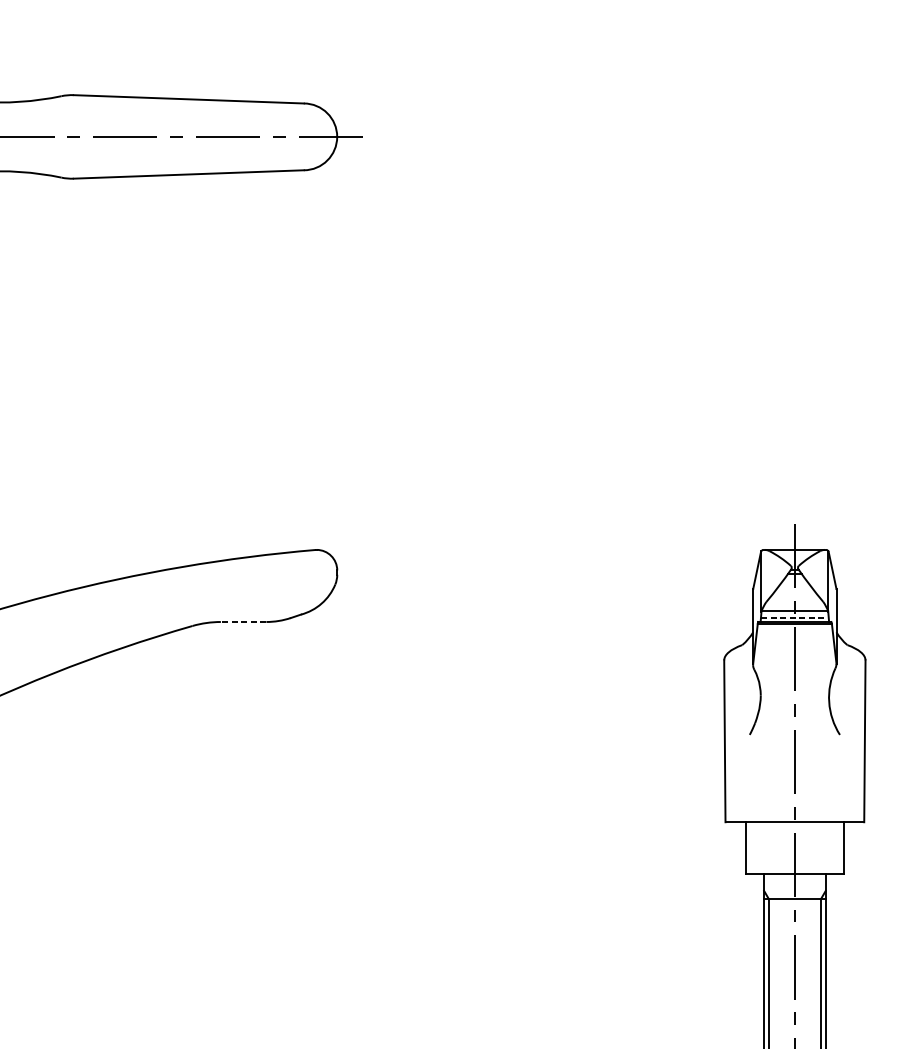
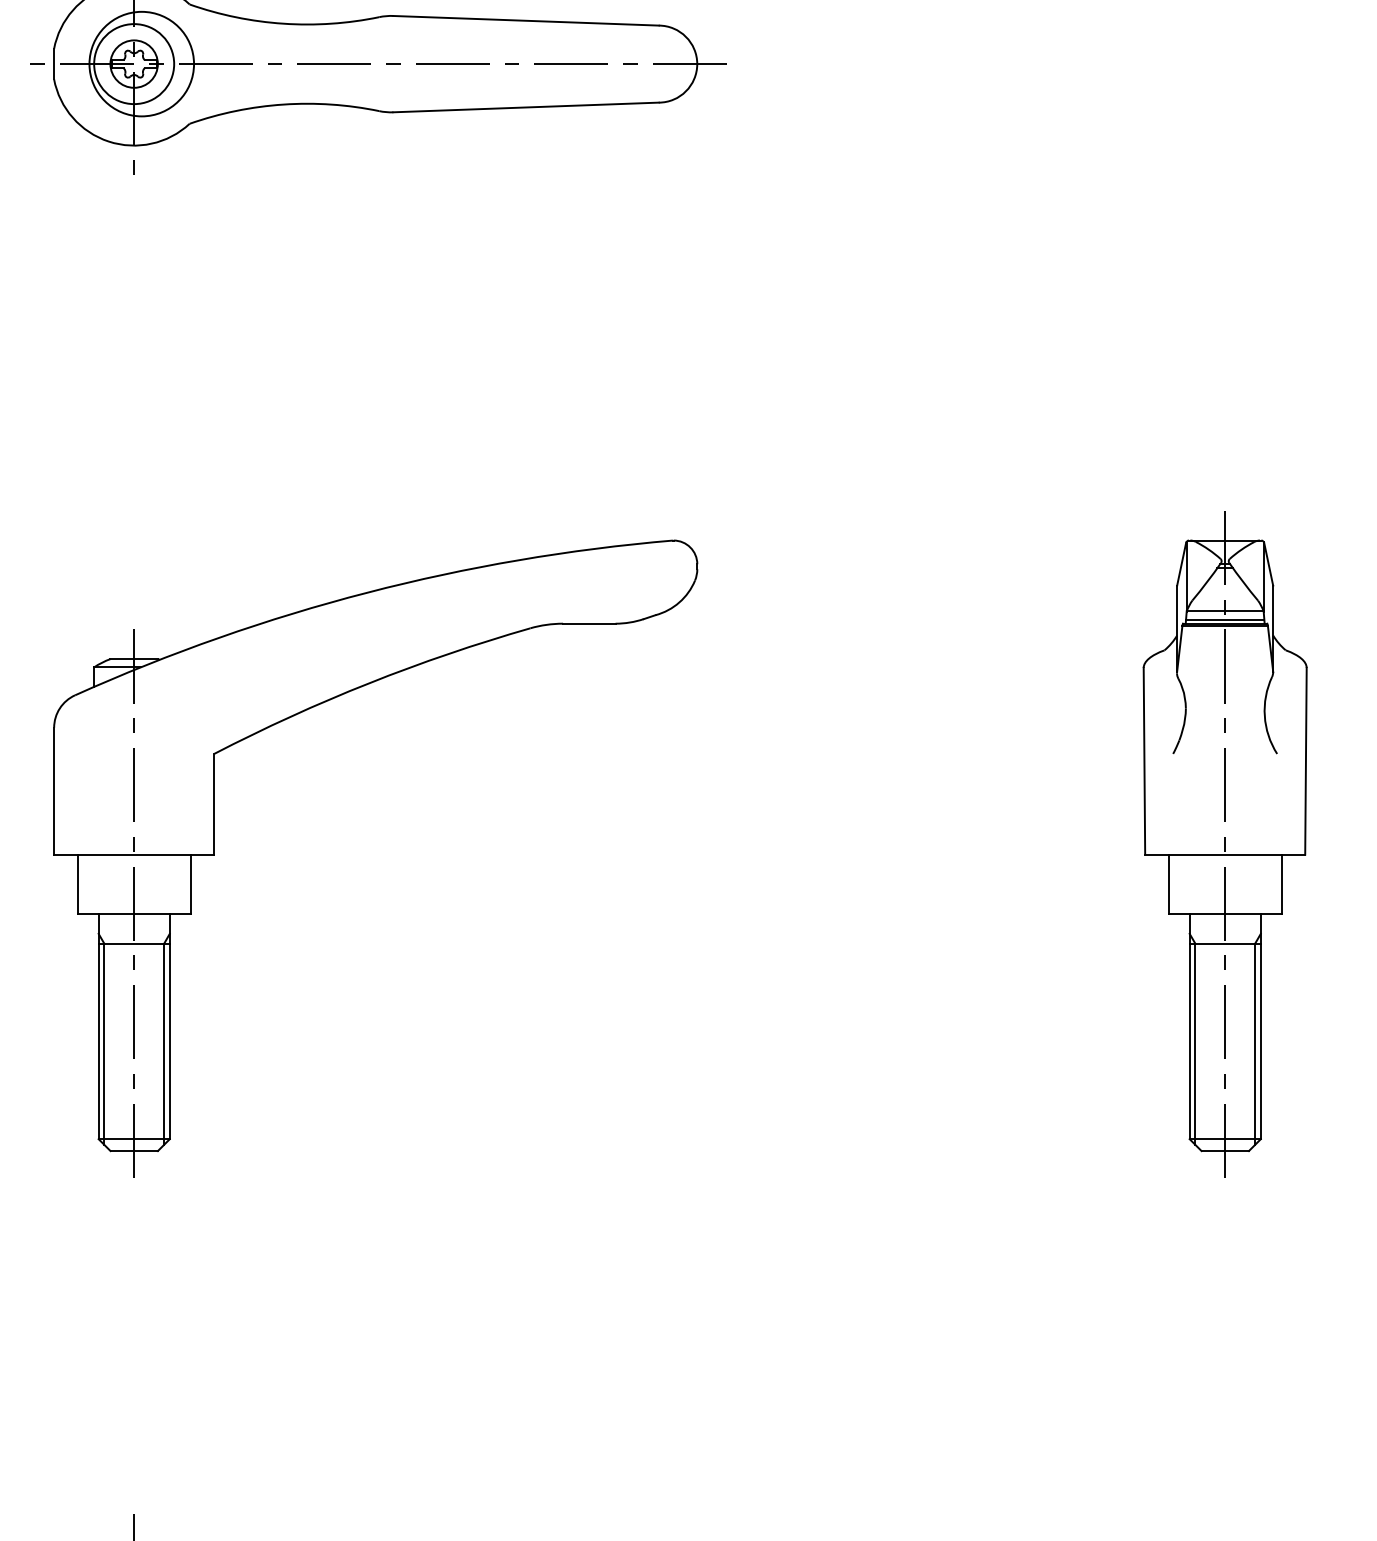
line: (795, 618) -> (1225, 619), dashed -> solid
line: (242, 621) -> (588, 623), dashed -> solid

